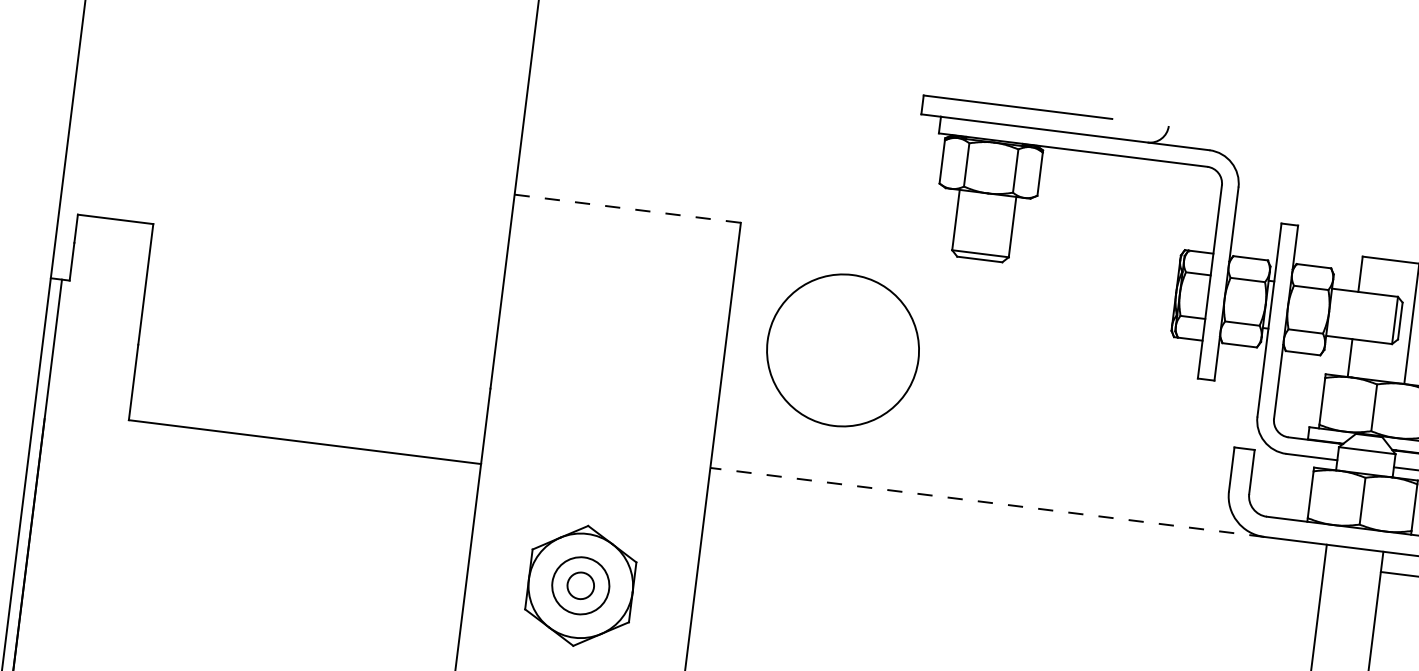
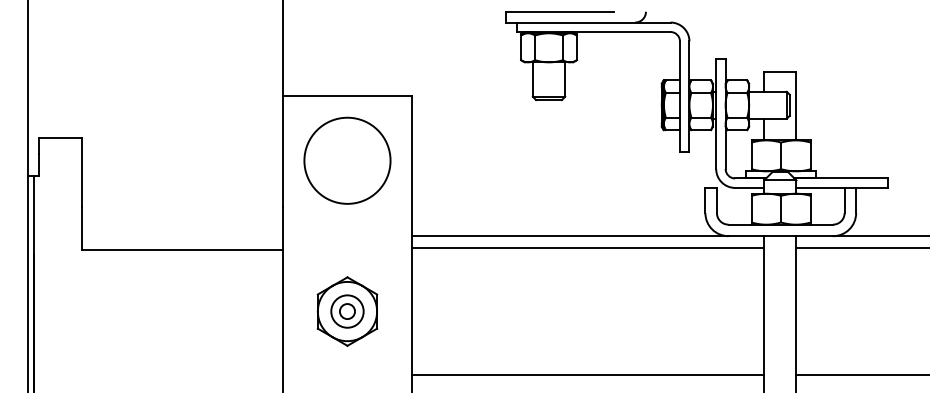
line: (627, 209) -> (347, 96), dashed -> solid
circle: (843, 349) -> (347, 160), moved
line: (985, 502) -> (569, 236), dashed -> solid
line: (1016, 526) -> (588, 247), added

